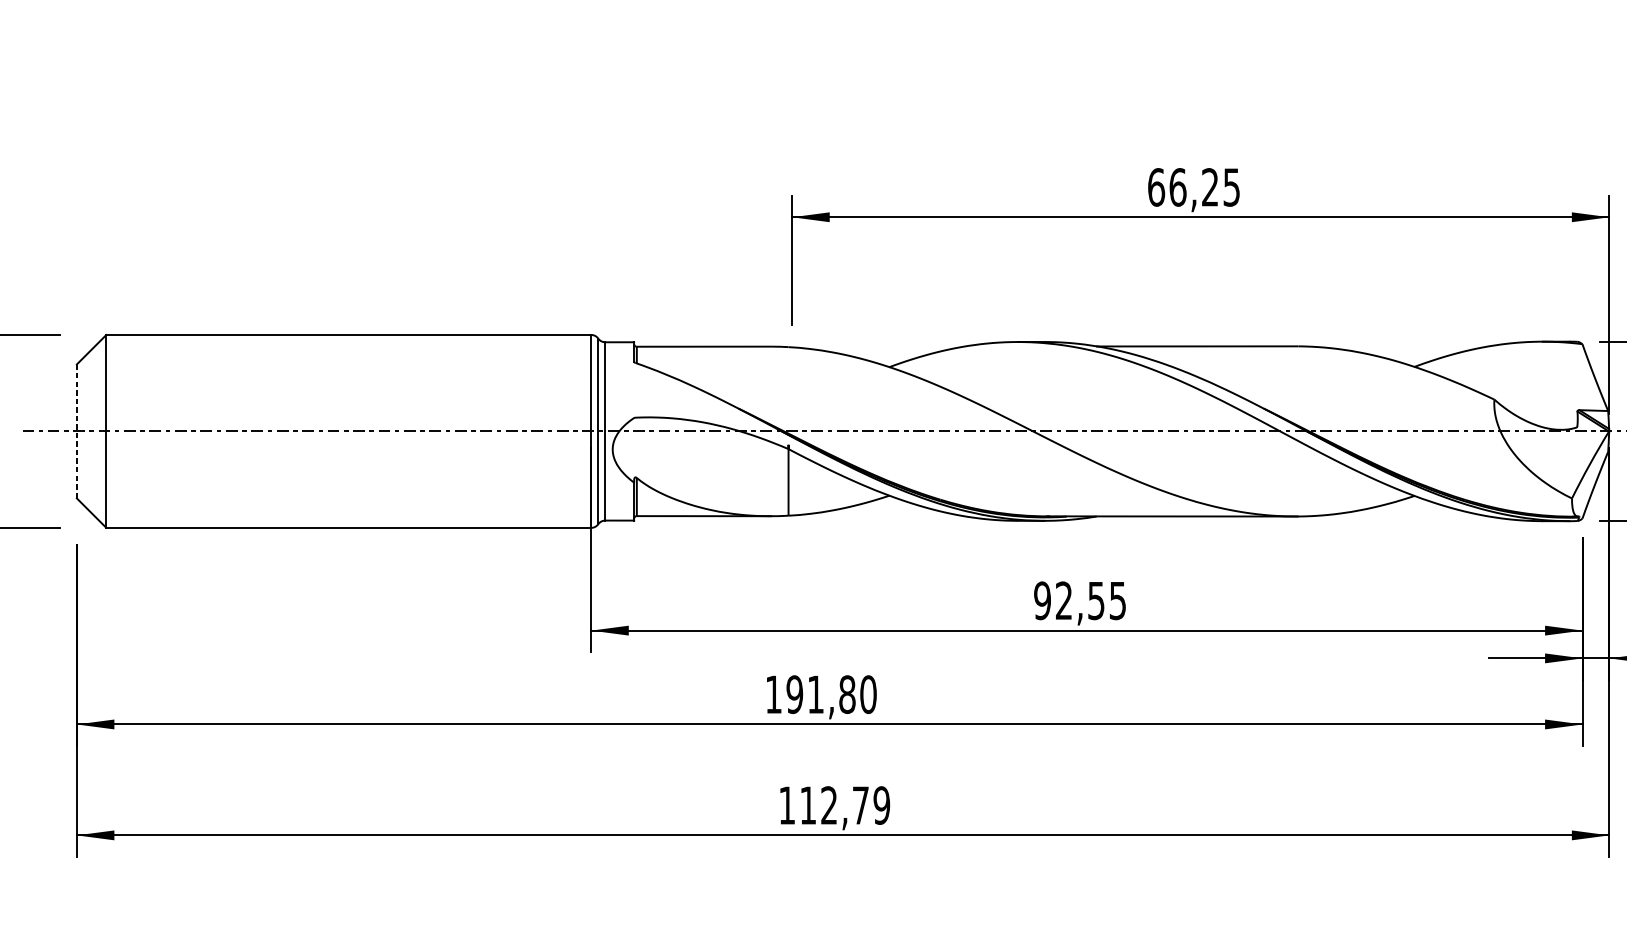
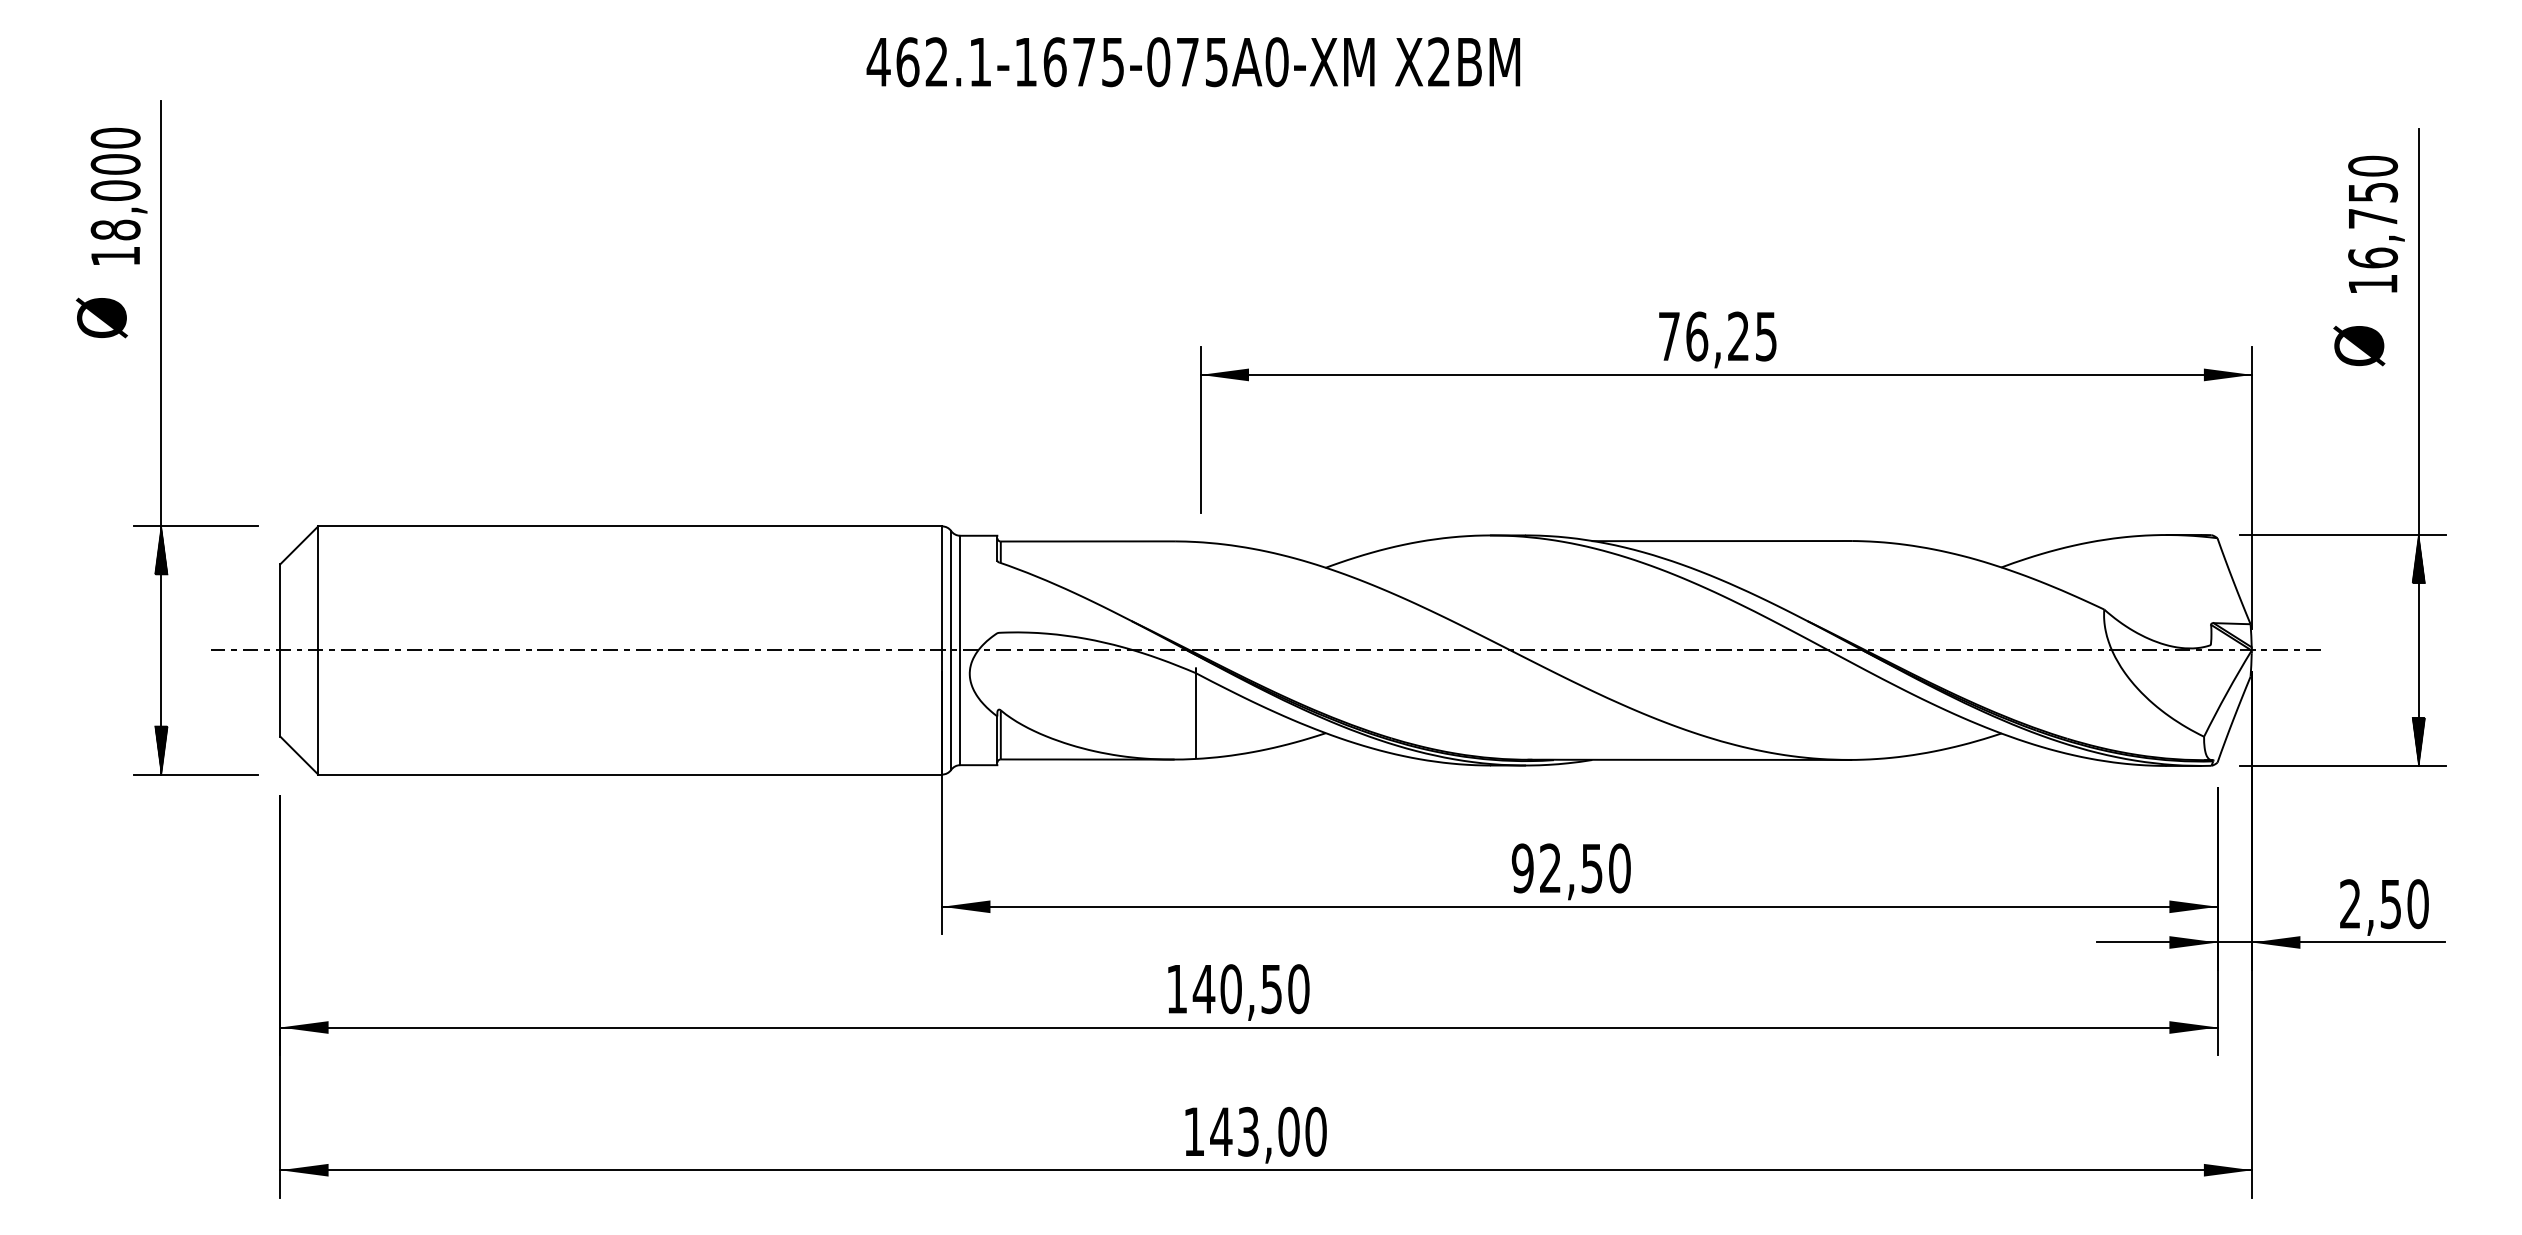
text: (1156, 187) -> (1669, 336), 66,25 -> 76,25
line: (77, 431) -> (280, 650), dashed -> solid
text: (1117, 600) -> (1619, 868), 92,55 -> 92,50
text: (820, 694) -> (1237, 989), 191,80 -> 140,50
text: (844, 805) -> (1268, 1131), 112,79 -> 143,00

